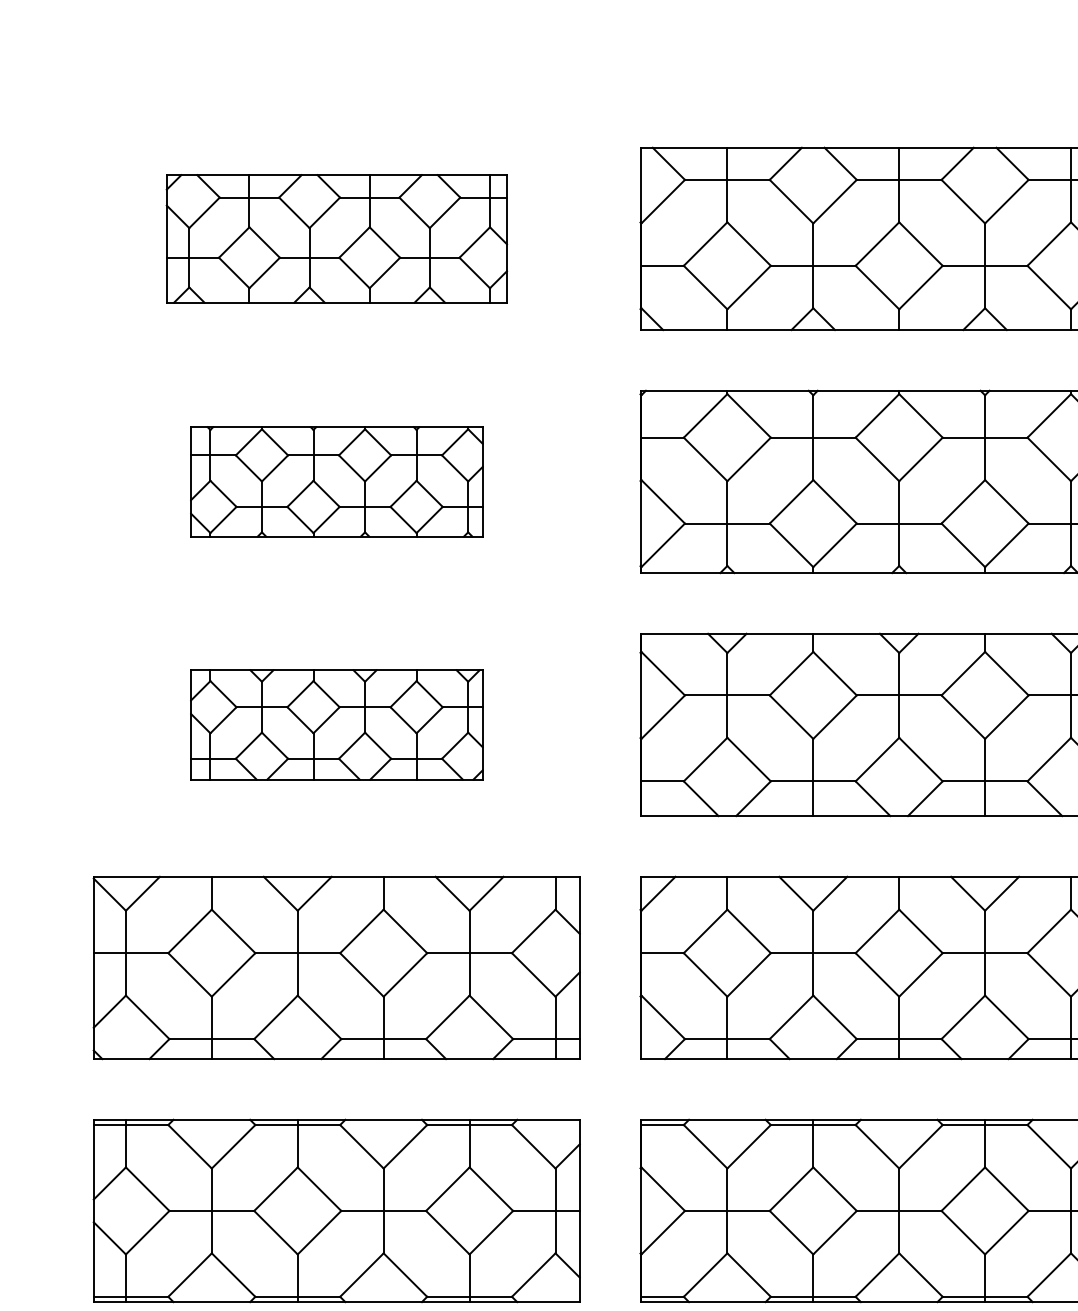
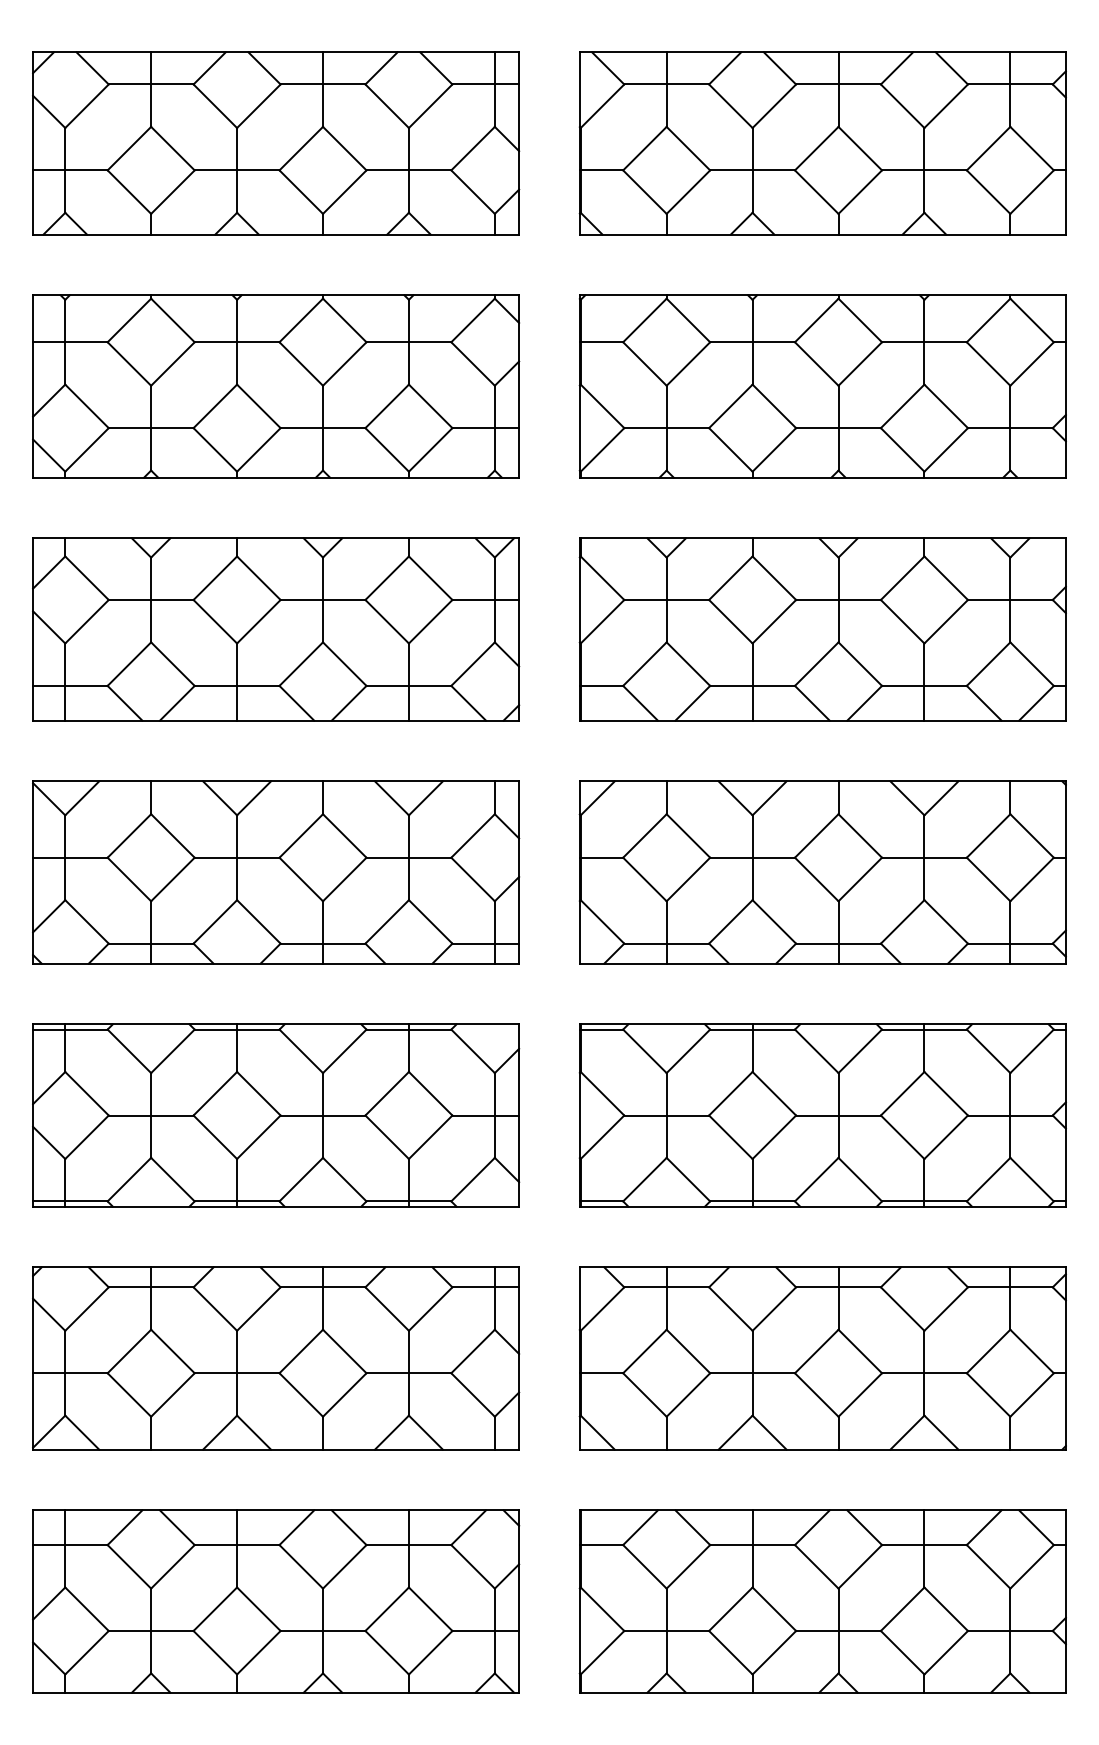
part: (337, 238) -> (276, 143), size x1.43
part: (337, 481) -> (276, 386), size x1.67
part: (337, 724) -> (276, 629), size x1.67

